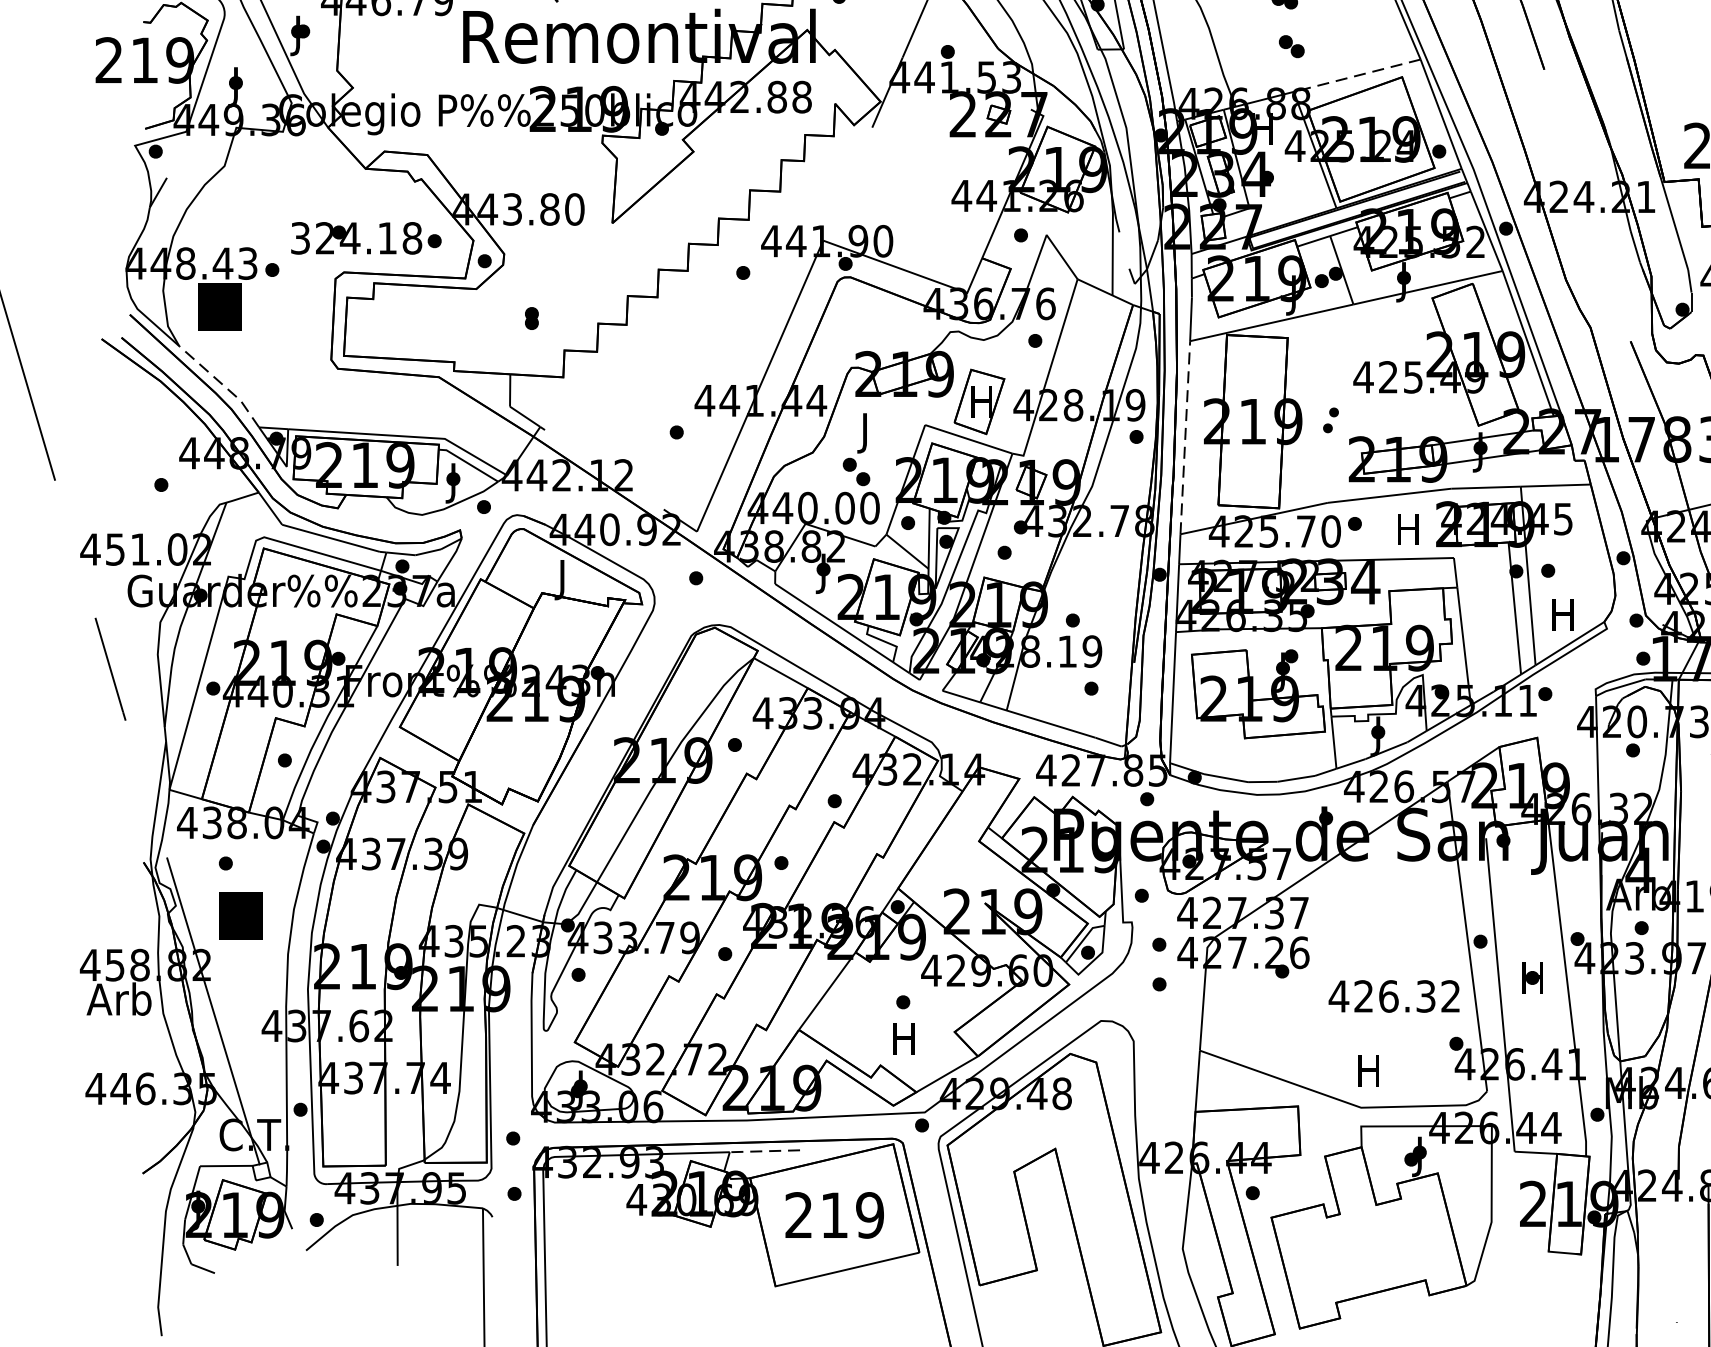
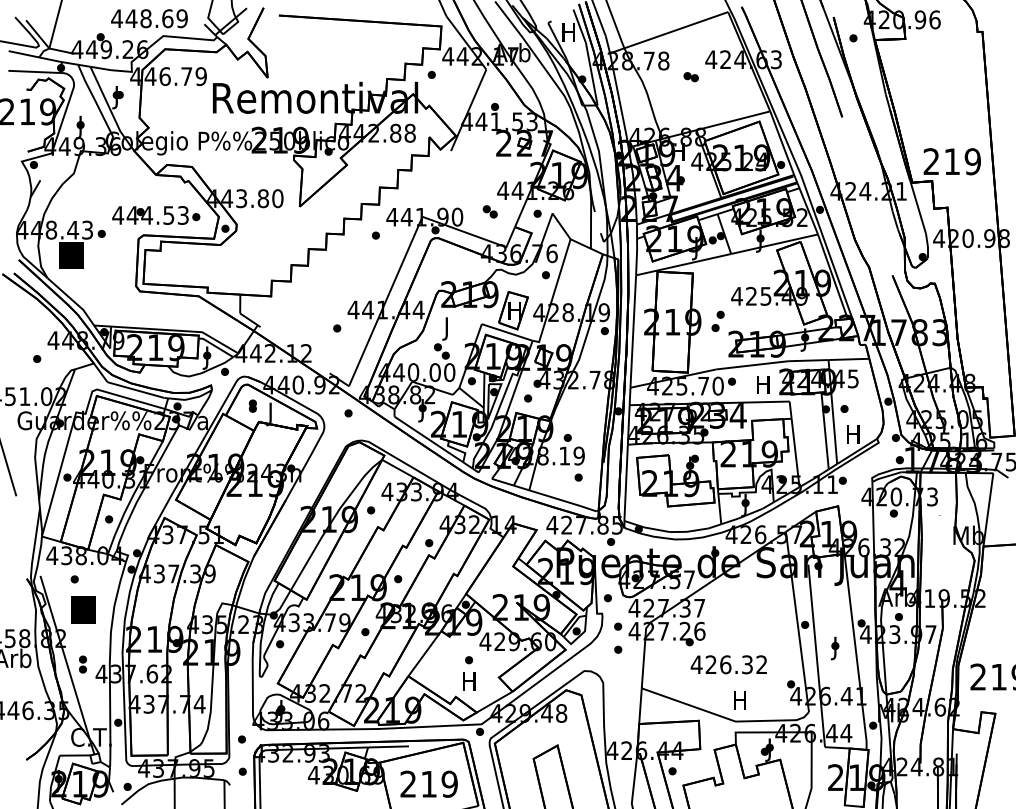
part: (1290, 45) -> (489, 211), moved
line: (1355, 75) -> (732, 120), dashed -> solid
text: (355, 238) -> (150, 215), 324.18 -> 444.53
part: (531, 317) -> (252, 405), moved
line: (222, 384) -> (72, 300), dashed -> solid
part: (1329, 420) -> (717, 321), size x1.43
line: (1185, 437) -> (633, 331), dashed -> solid
text: (1532, 982) -> (835, 648), H -> J
text: (1393, 995) -> (728, 664), moved
part: (239, 1009) -> (82, 664), added
line: (764, 1150) -> (388, 746), dashed -> solid

